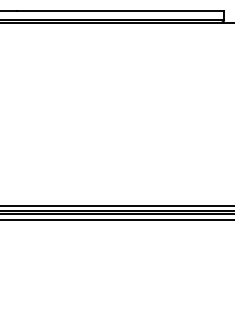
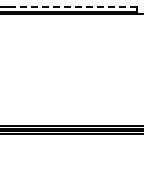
line: (119, 10) -> (73, 6), solid -> dashed

